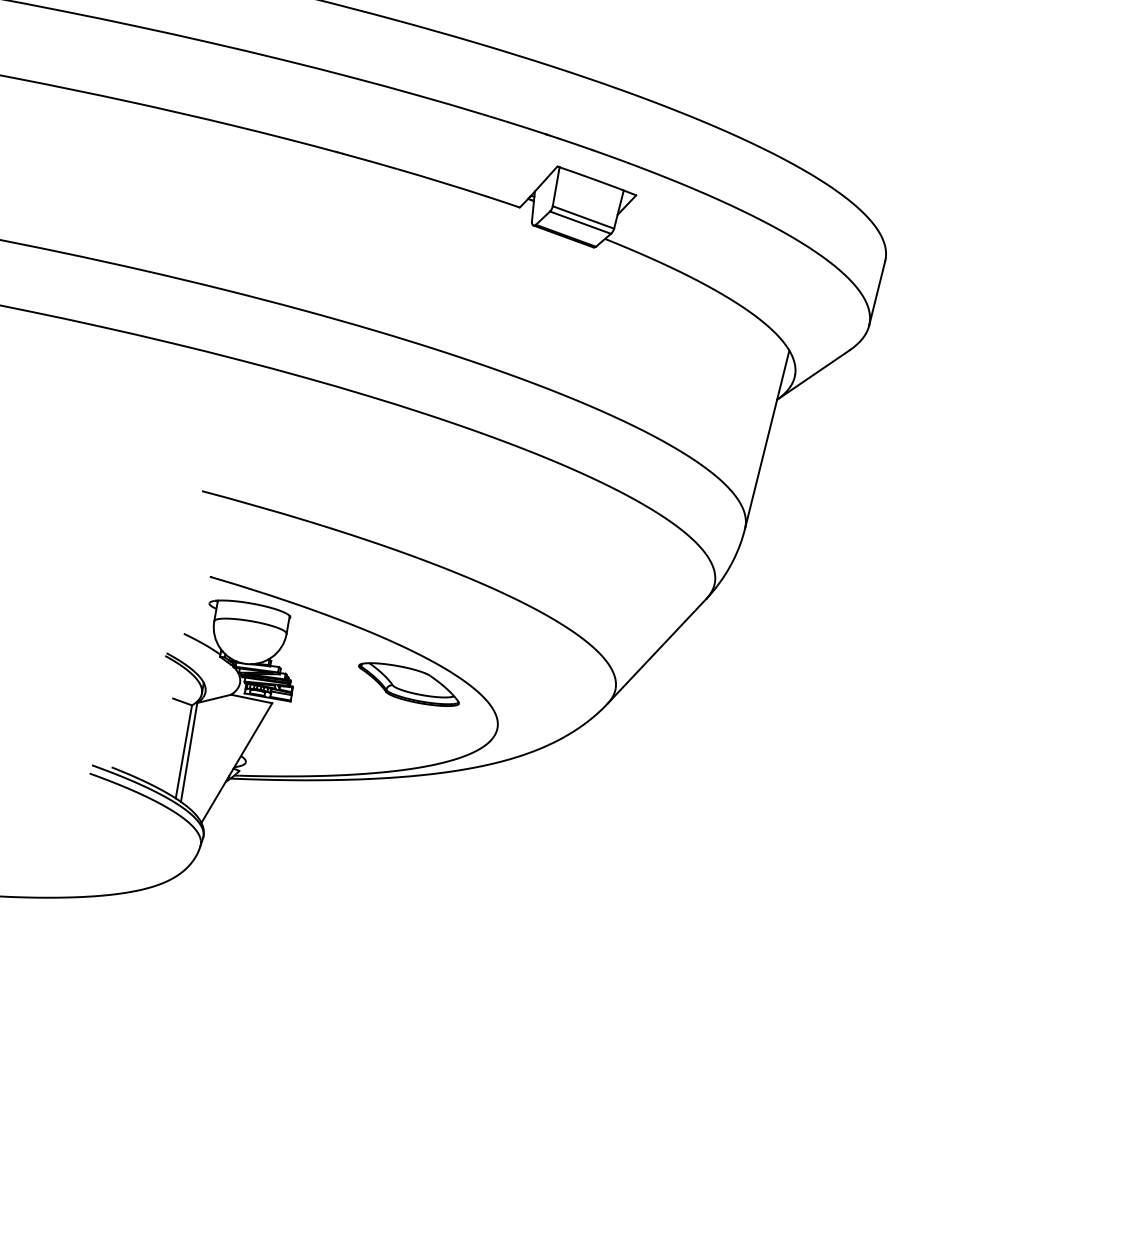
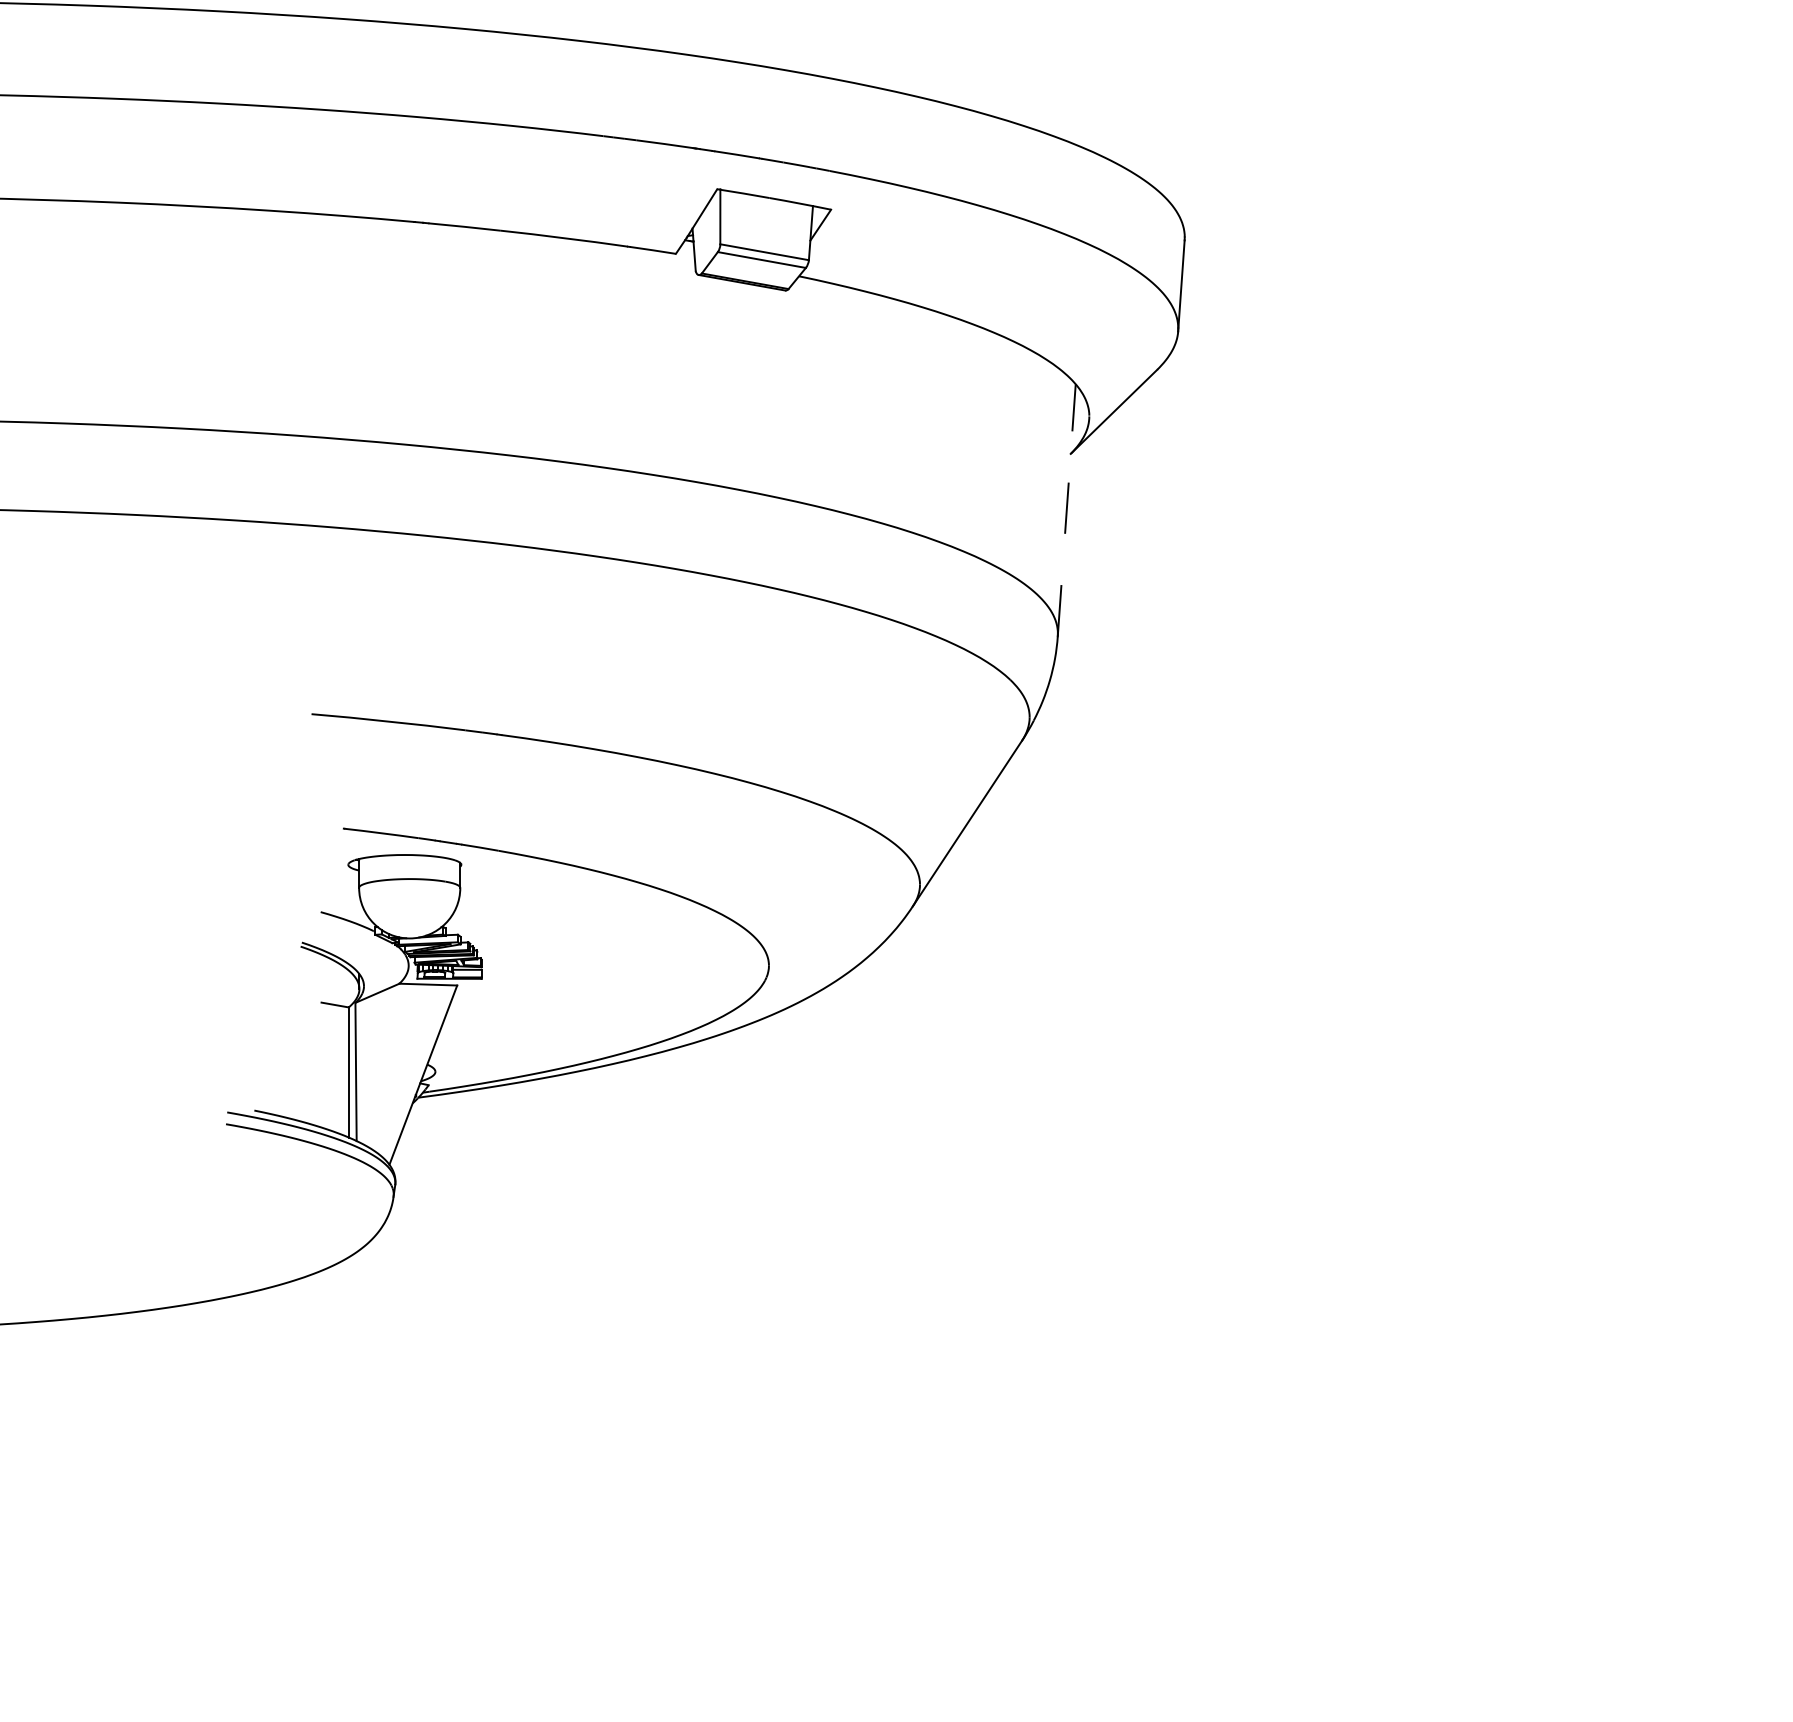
line: (767, 439) -> (1066, 509), solid -> dashed
part: (409, 684) -> (638, 927), removed

